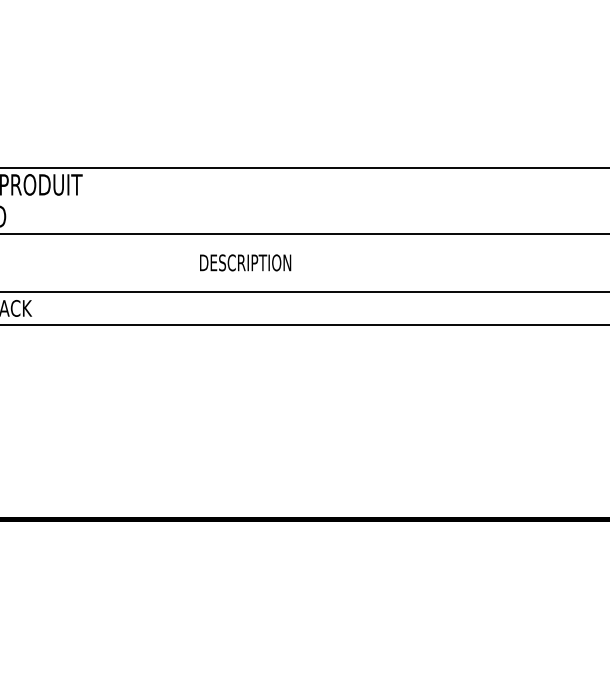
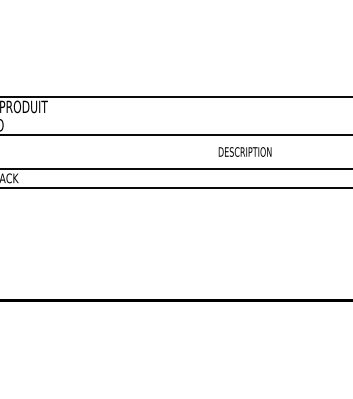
text: (244, 262) -> (244, 151), moved

